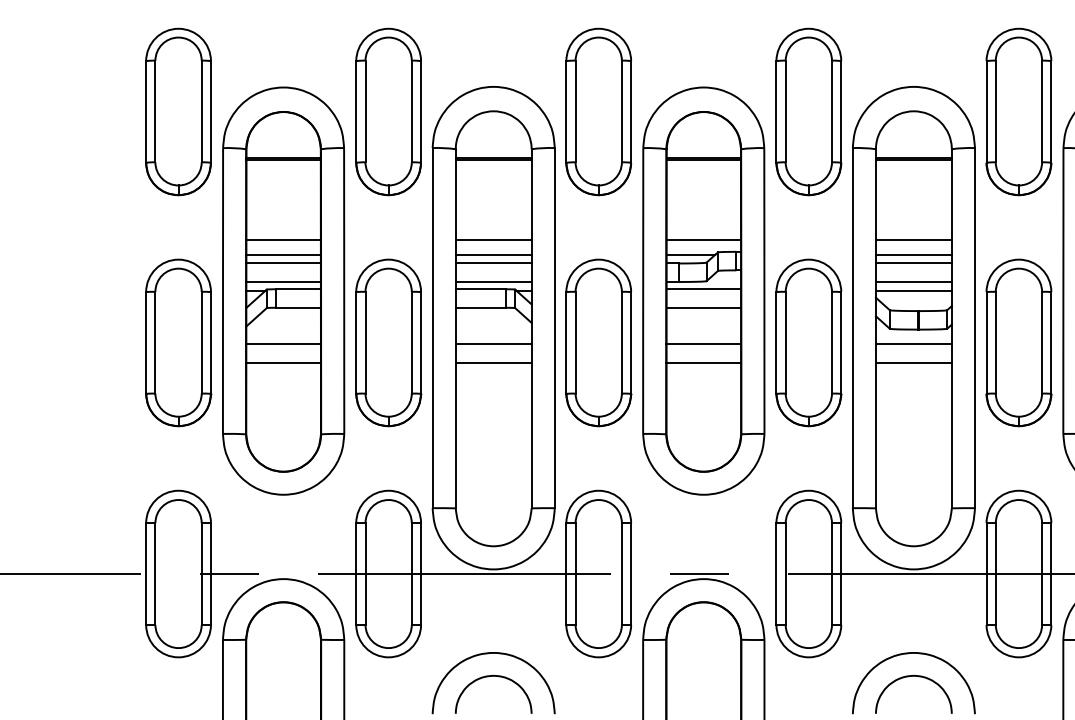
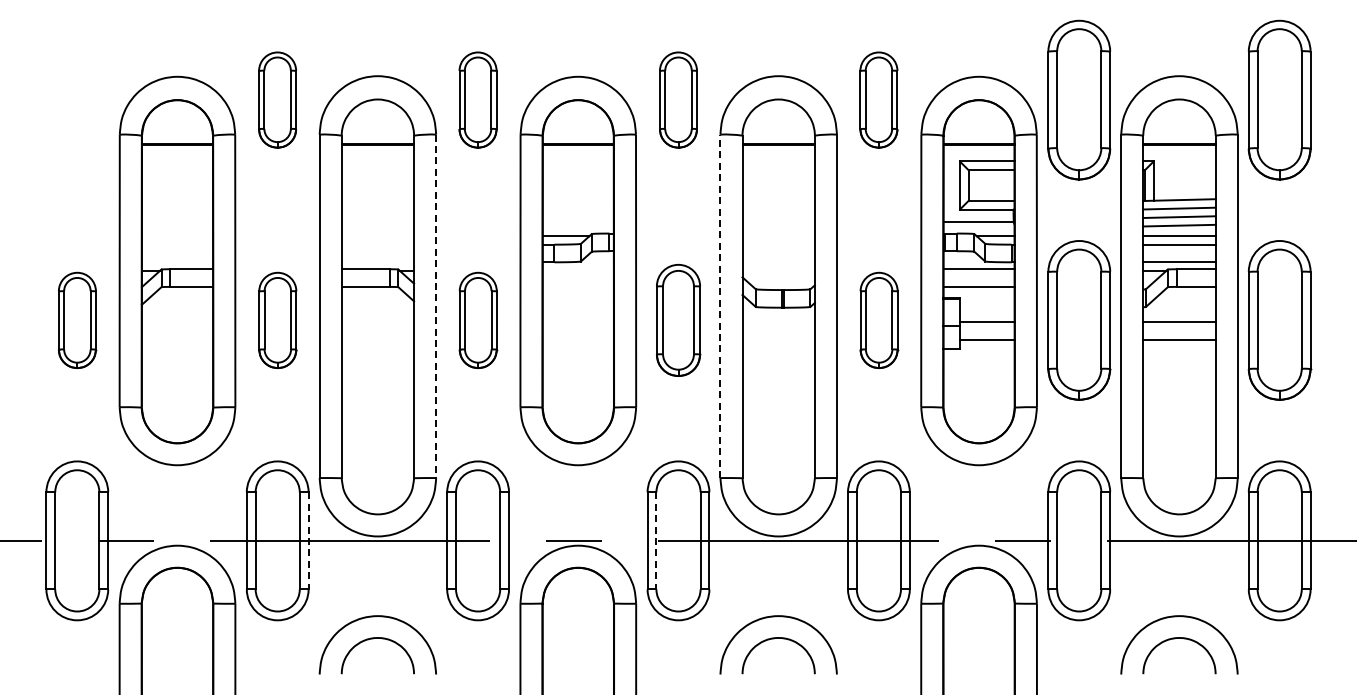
part: (178, 111) -> (77, 99), removed
part: (388, 111) -> (277, 99), size x0.6
part: (598, 111) -> (477, 99), size x0.6
part: (808, 111) -> (678, 99), size x0.6
part: (1018, 111) -> (878, 99), size x0.6
line: (283, 240) -> (177, 222), removed
line: (493, 240) -> (377, 222), removed
line: (702, 240) -> (577, 222), removed
line: (913, 240) -> (778, 222), removed
line: (283, 254) -> (177, 236), removed
line: (493, 254) -> (377, 236), removed
line: (913, 254) -> (778, 236), removed
line: (283, 263) -> (177, 244), removed
line: (493, 263) -> (377, 244), removed
line: (913, 263) -> (778, 244), removed
line: (283, 282) -> (177, 262), removed
line: (493, 282) -> (377, 262), removed
line: (913, 282) -> (778, 262), removed
line: (702, 289) -> (577, 269), removed
line: (913, 290) -> (778, 270), removed
line: (702, 307) -> (577, 286), removed
line: (555, 328) -> (436, 306), solid -> dashed
line: (852, 328) -> (720, 306), solid -> dashed
part: (178, 343) -> (77, 320), size x0.6
part: (388, 343) -> (277, 320), size x0.6
part: (599, 343) -> (478, 320), size x0.6
part: (808, 343) -> (678, 320), size x0.7
part: (1019, 343) -> (879, 320), size x0.6
line: (283, 344) -> (177, 321), removed
line: (493, 344) -> (377, 321), removed
line: (702, 344) -> (577, 321), removed
line: (913, 344) -> (778, 321), removed
line: (283, 362) -> (177, 339), removed
line: (493, 362) -> (377, 339), removed
line: (702, 362) -> (577, 339), removed
line: (913, 362) -> (778, 339), removed
line: (420, 573) -> (308, 540), solid -> dashed
line: (785, 573) -> (656, 540), solid -> dashed

